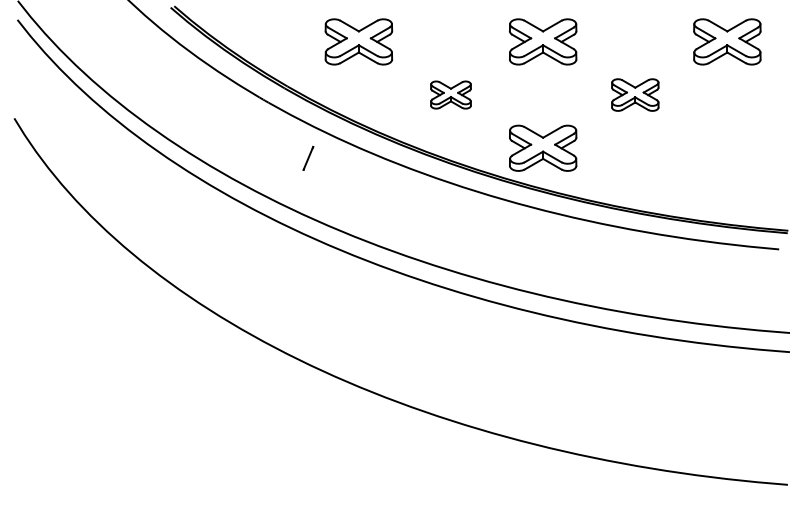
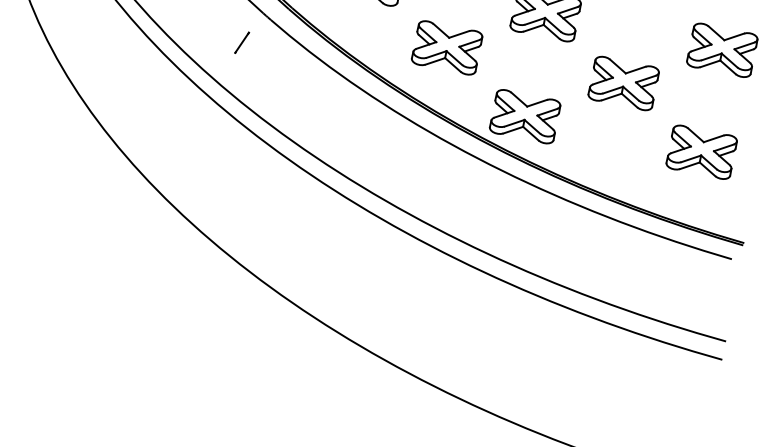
part: (450, 94) -> (446, 47), size x1.67
part: (635, 94) -> (624, 82), size x1.43
part: (727, 147) -> (702, 151), added
line: (308, 157) -> (242, 41), moved

